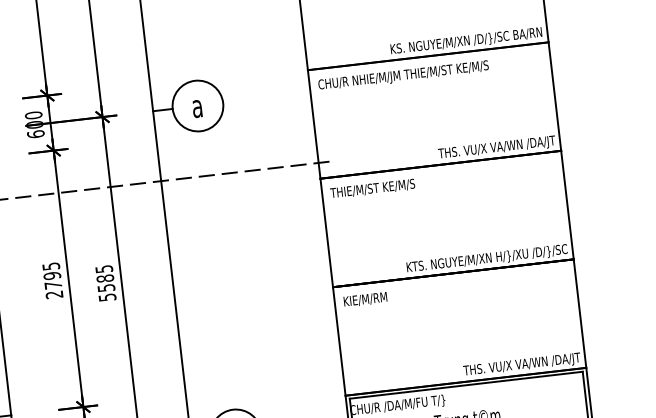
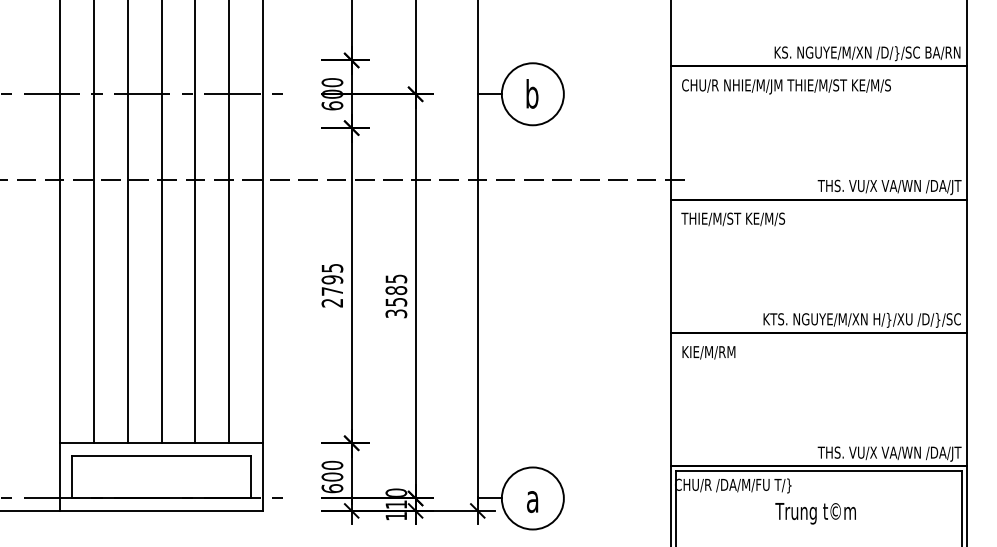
text: (197, 105) -> (532, 93), a -> b
text: (106, 297) -> (395, 313), 5585 -> 3585

